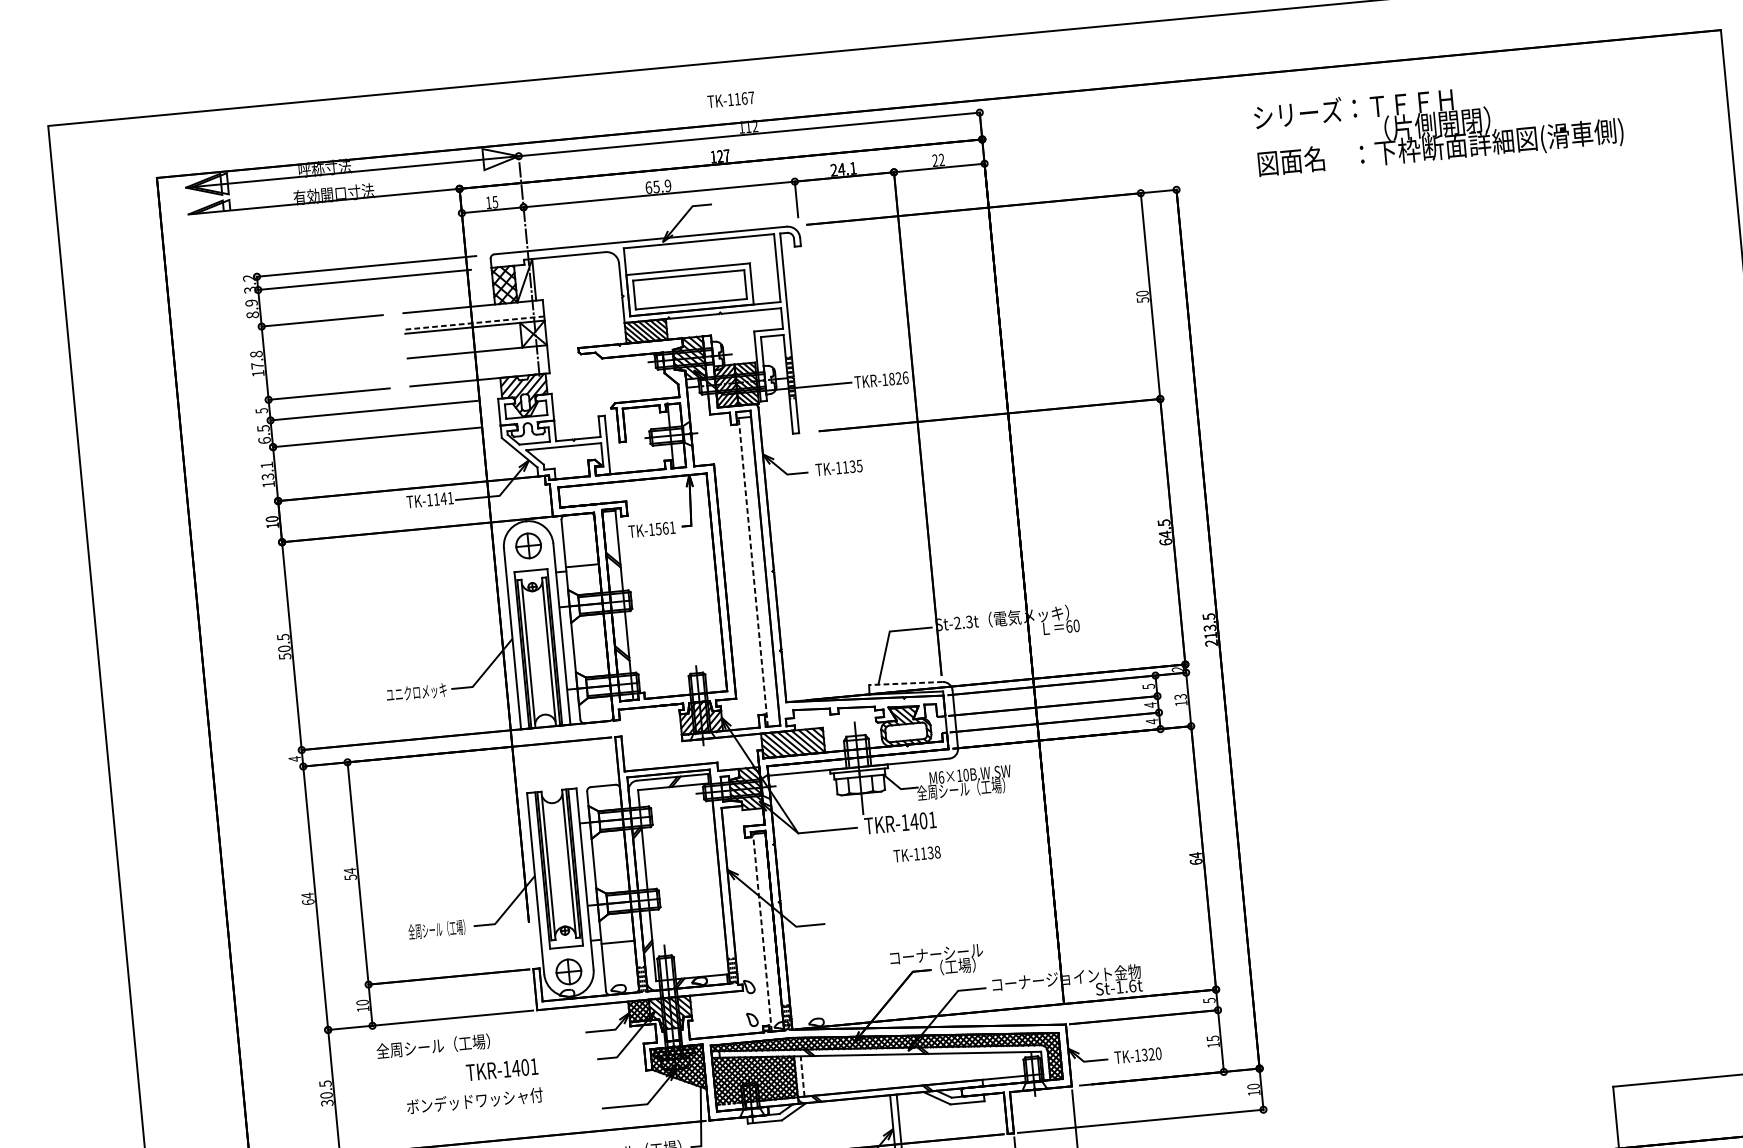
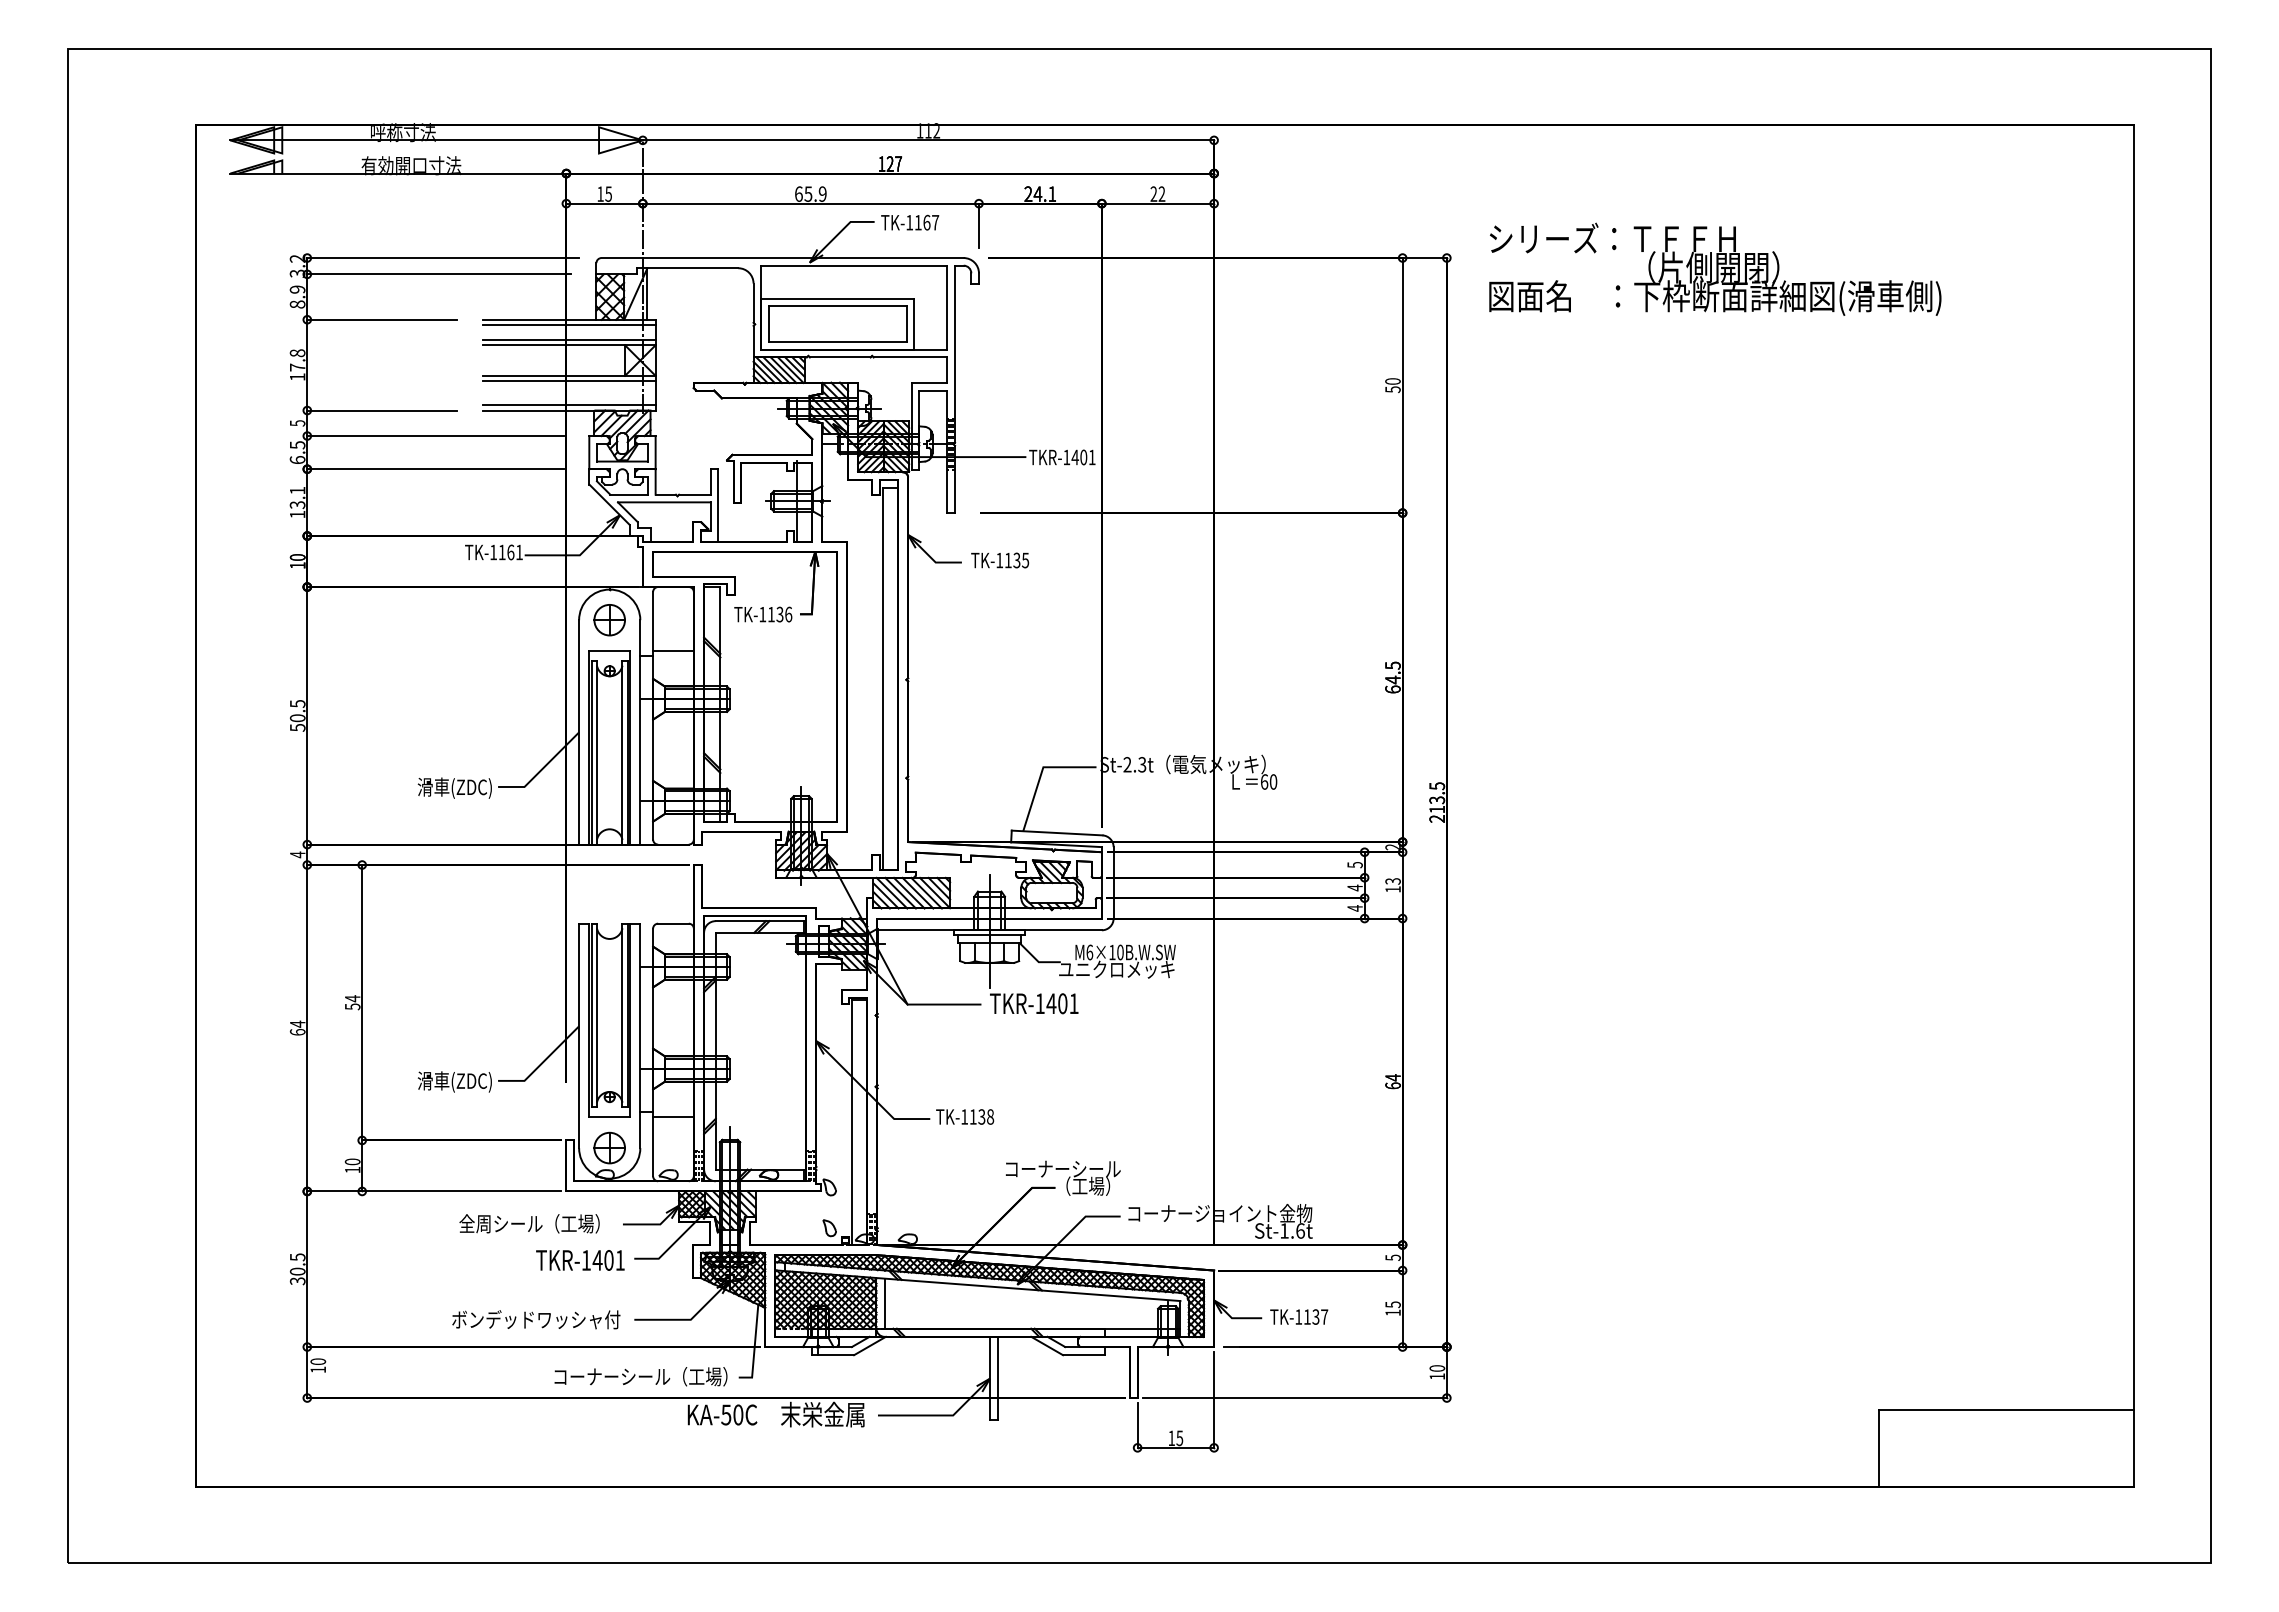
text: (731, 99) -> (910, 222), moved
text: (1438, 124) -> (1715, 268), moved
line: (472, 310) -> (568, 324), added
line: (474, 323) -> (568, 340), dashed -> solid
line: (477, 355) -> (568, 380), added
line: (479, 375) -> (568, 405), added
text: (898, 378) -> (1083, 457), TKR-1826 -> TKR-1401
text: (443, 498) -> (510, 552), TK-1141 -> TK-1161
text: (665, 528) -> (779, 614), TK-1561 -> TK-1136
line: (753, 572) -> (882, 678), dashed -> solid
line: (905, 683) -> (1056, 832), dashed -> solid
text: (416, 692) -> (454, 787), ユニクロメッキ -> 滑車(ZDC)
text: (964, 789) -> (1116, 969), 全周シール（工場） -> ユニクロメッキ
text: (917, 853) -> (965, 1116), moved
text: (438, 930) -> (454, 1081), 全周シール（工場） -> 滑車(ZDC)
line: (762, 932) -> (851, 1122), dashed -> solid
text: (433, 1046) -> (529, 1223), moved
text: (1151, 1053) -> (1315, 1316), TK-1320 -> TK-1137
text: (502, 1069) -> (580, 1260), moved
line: (802, 1076) -> (884, 1303), dashed -> solid
text: (475, 1100) -> (536, 1319), moved

